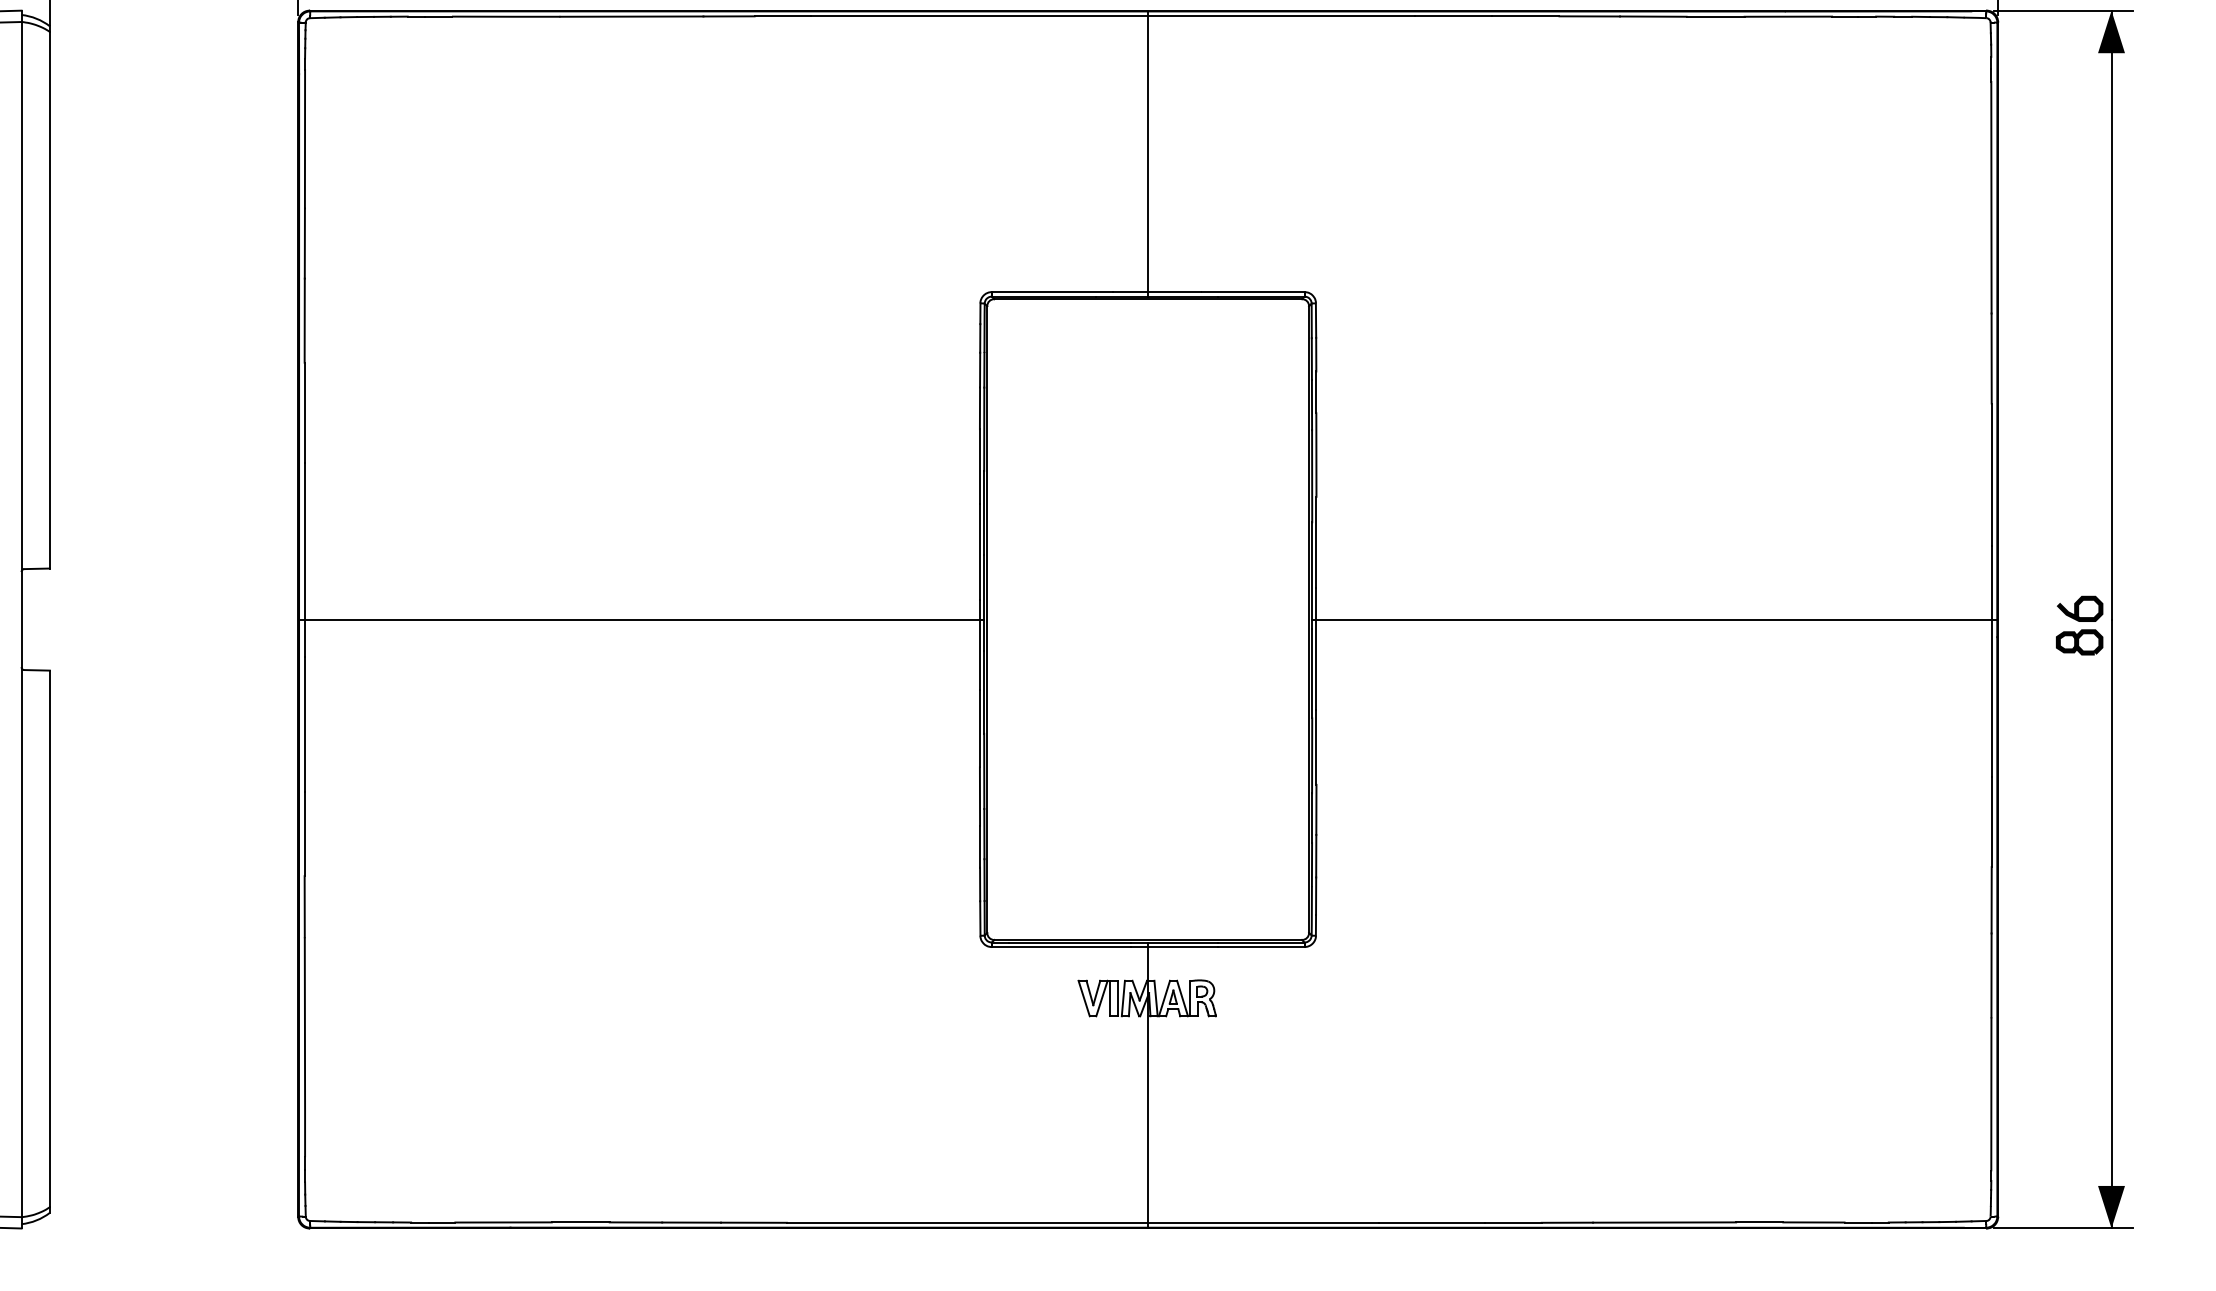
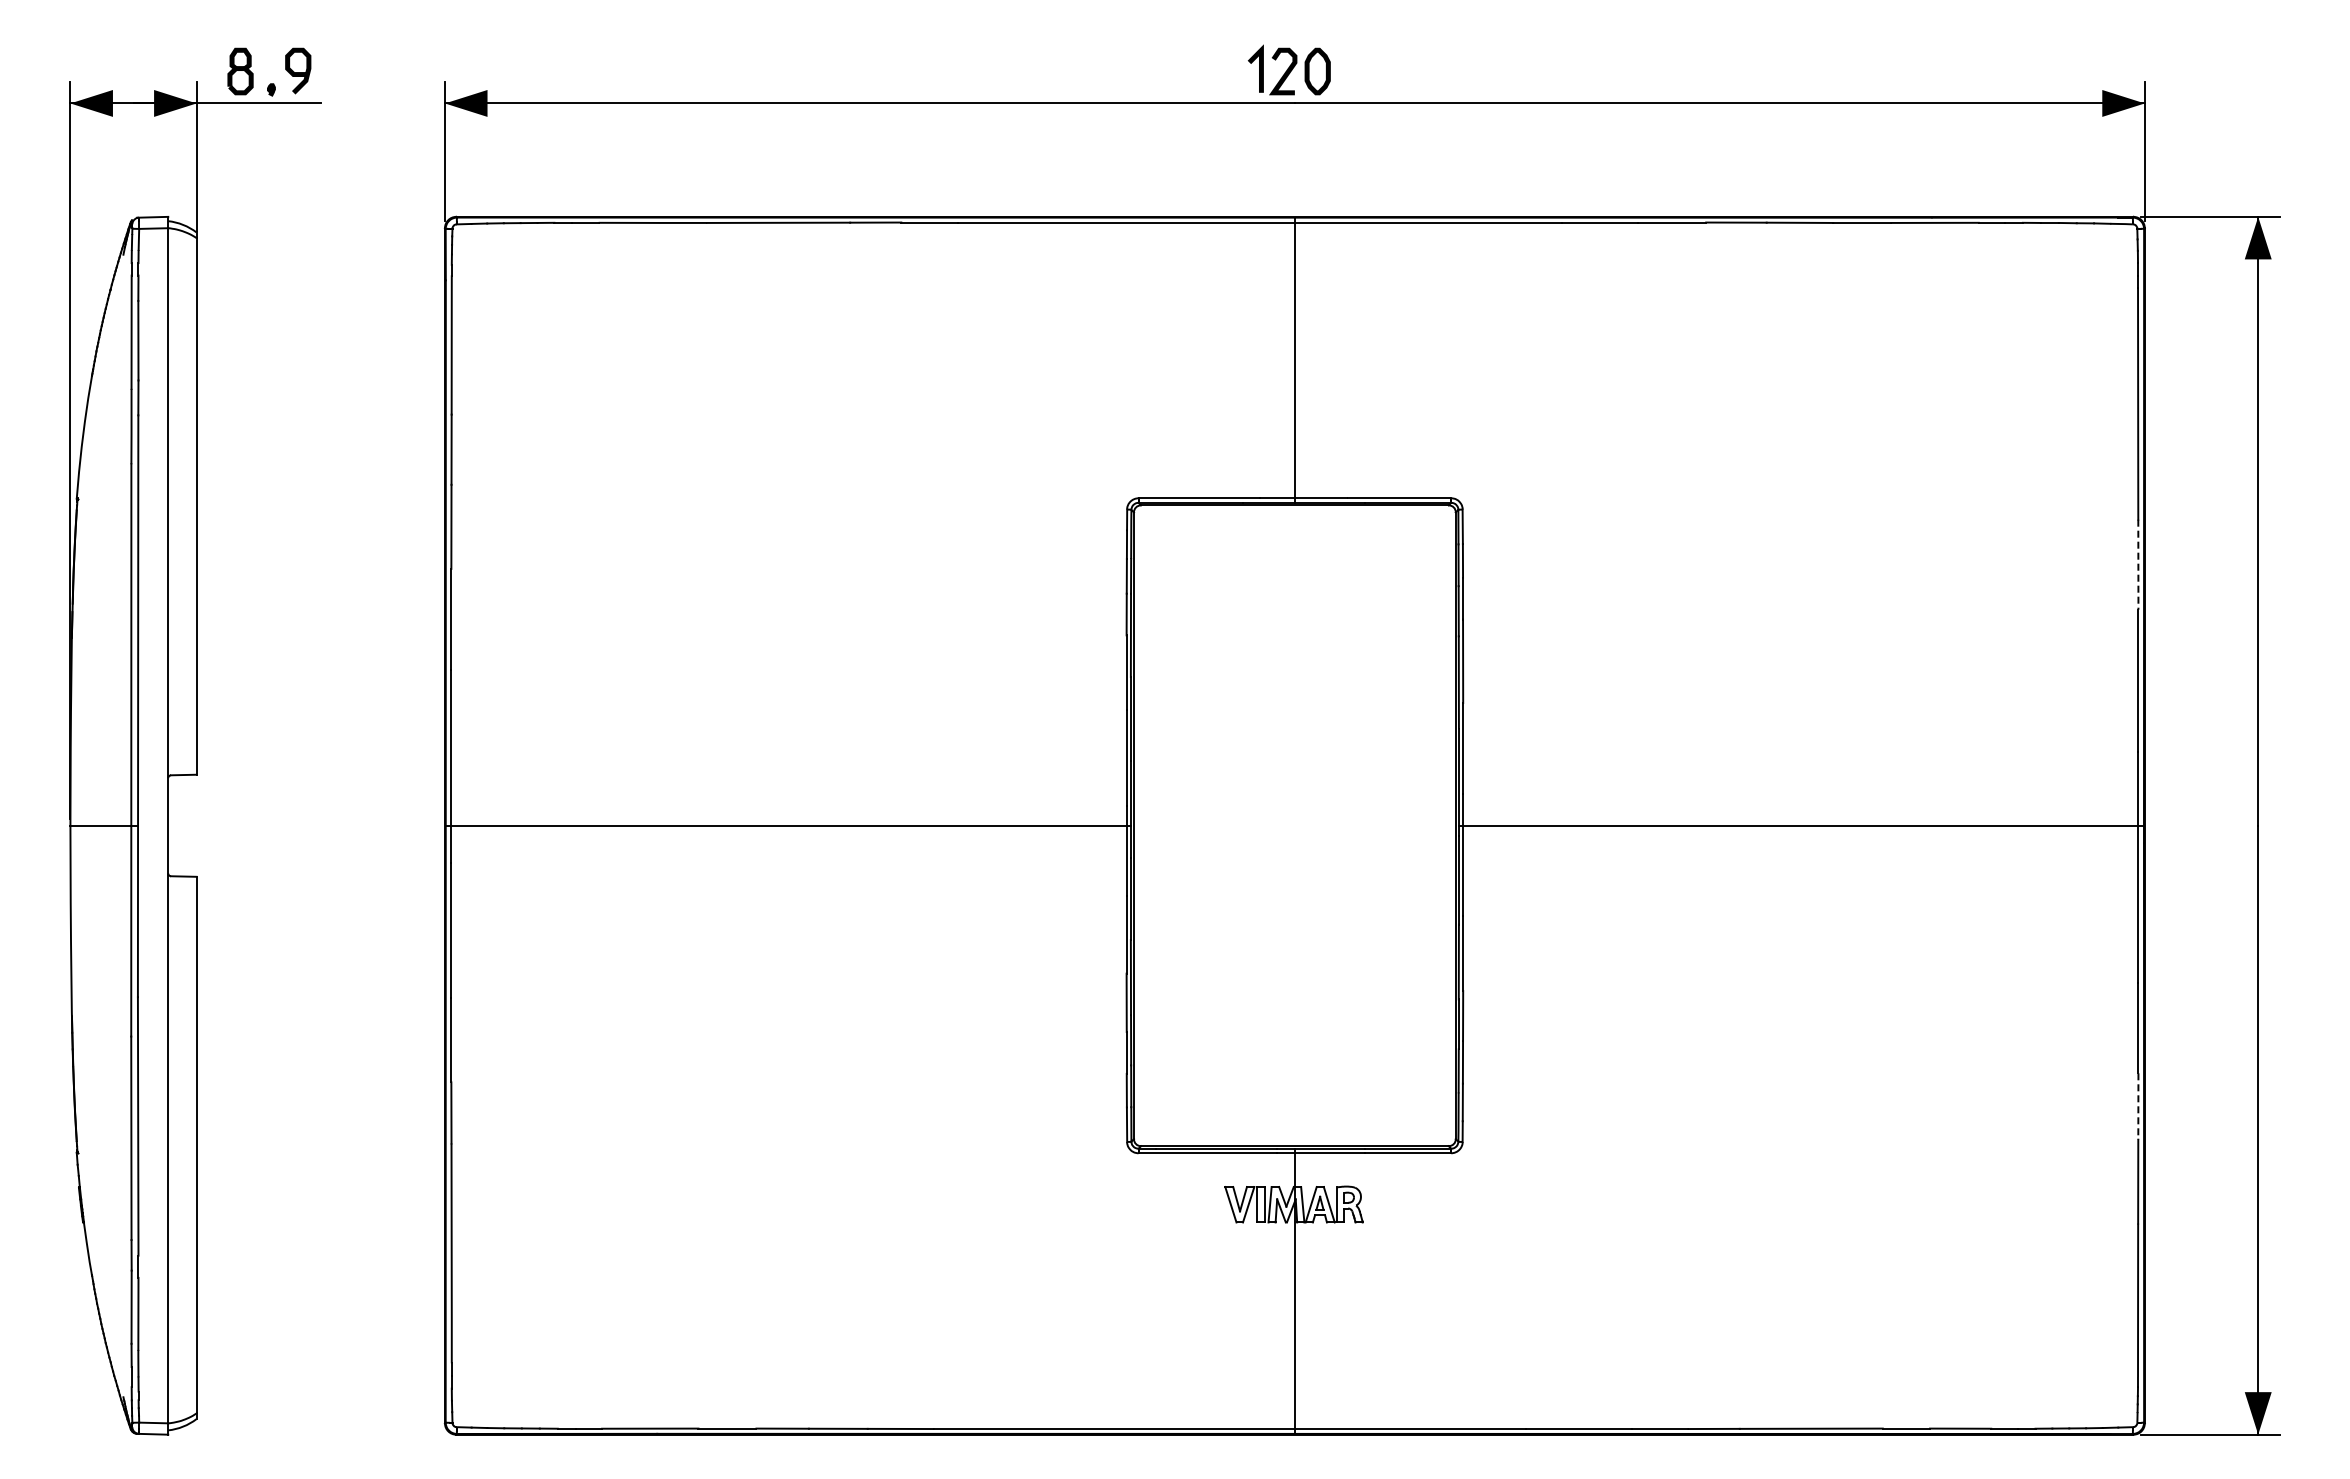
line: (1991, 359) -> (2138, 565), solid -> dashed
part: (2078, 625) -> (2225, 831), removed
line: (1991, 900) -> (2138, 1106), solid -> dashed

